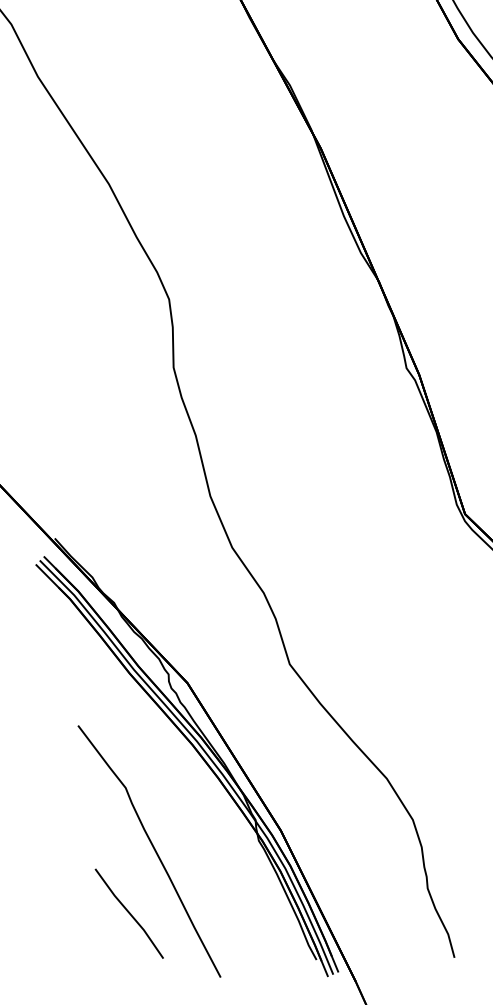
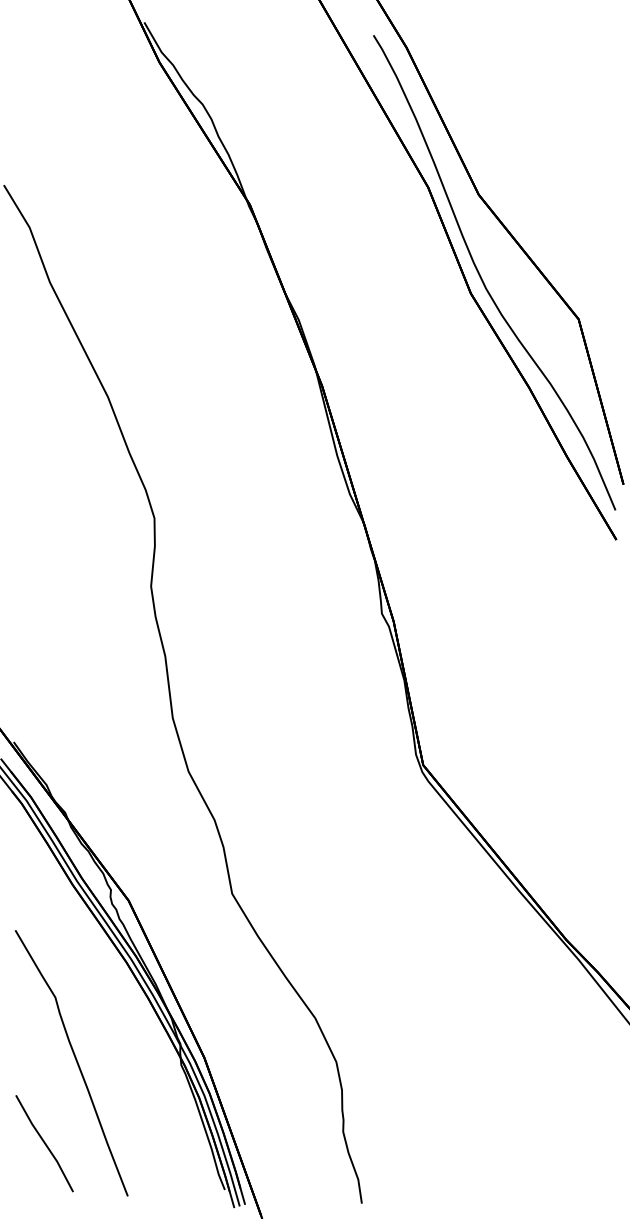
line: (129, 913) -> (44, 1143), moved

